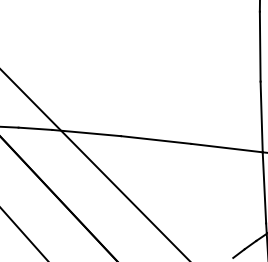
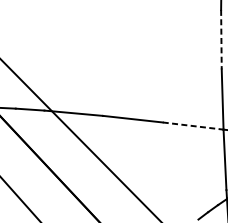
line: (260, 46) -> (221, 39), solid -> dashed
line: (227, 148) -> (193, 126), solid -> dashed

